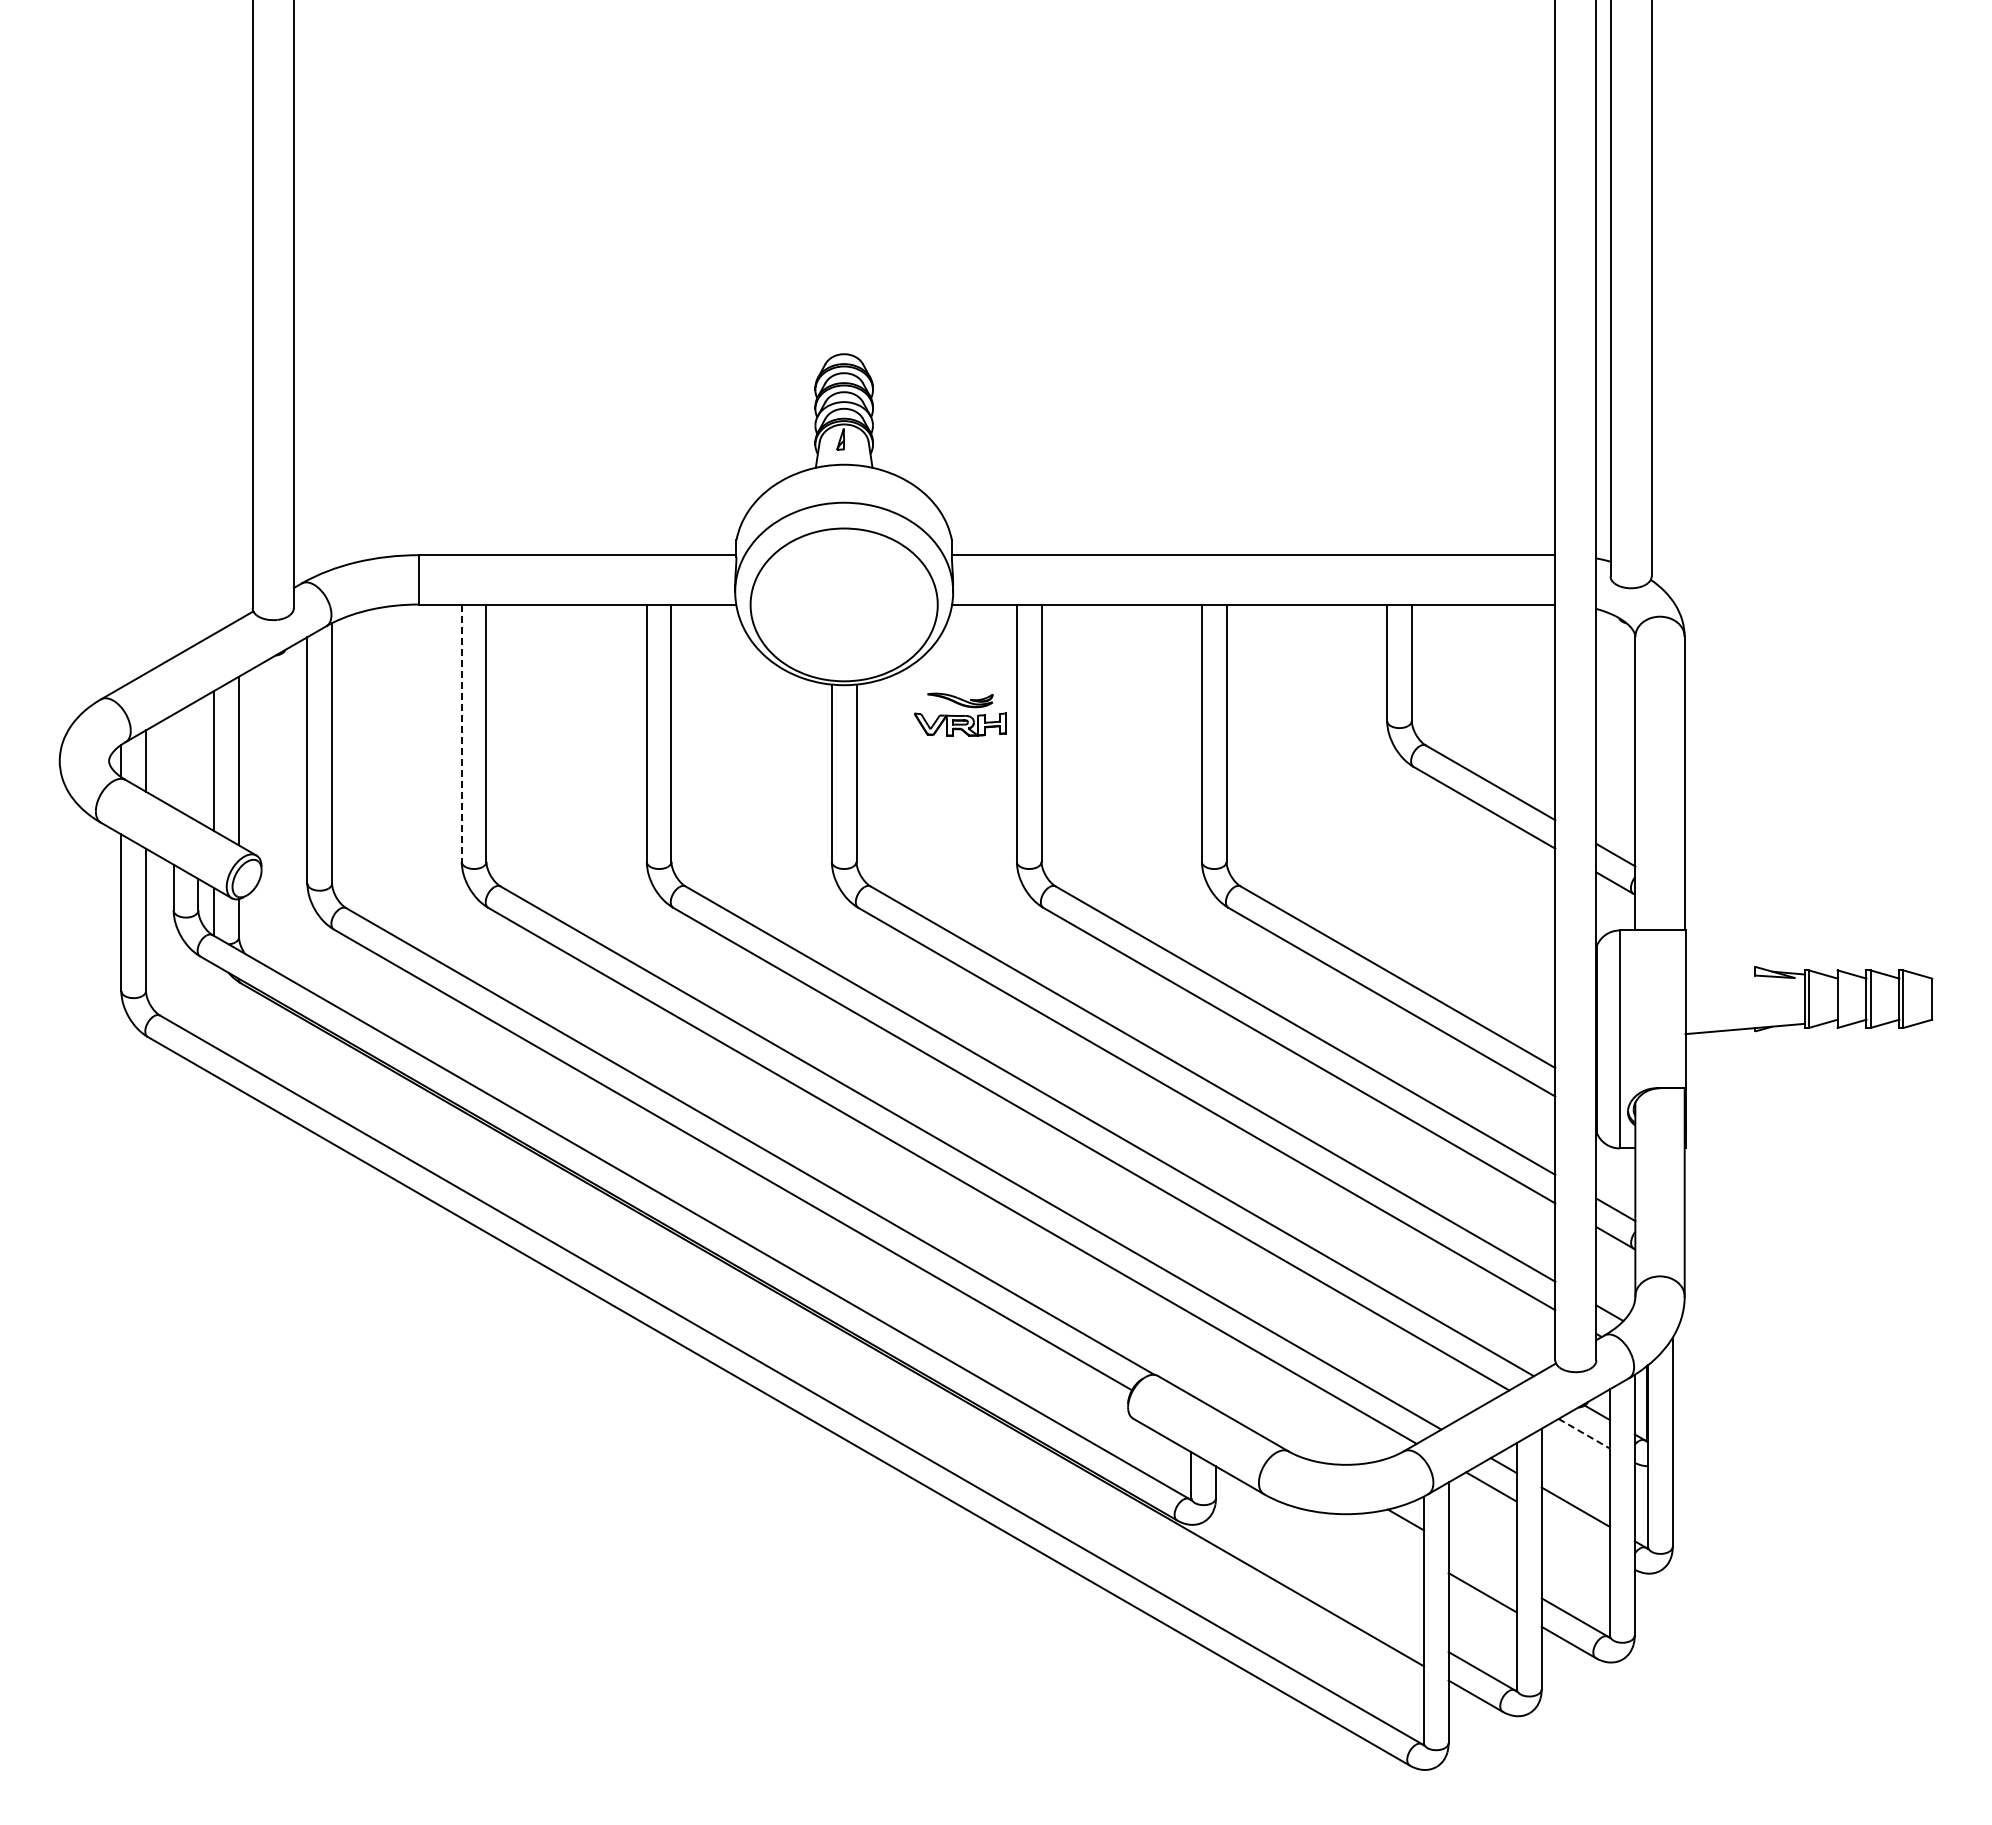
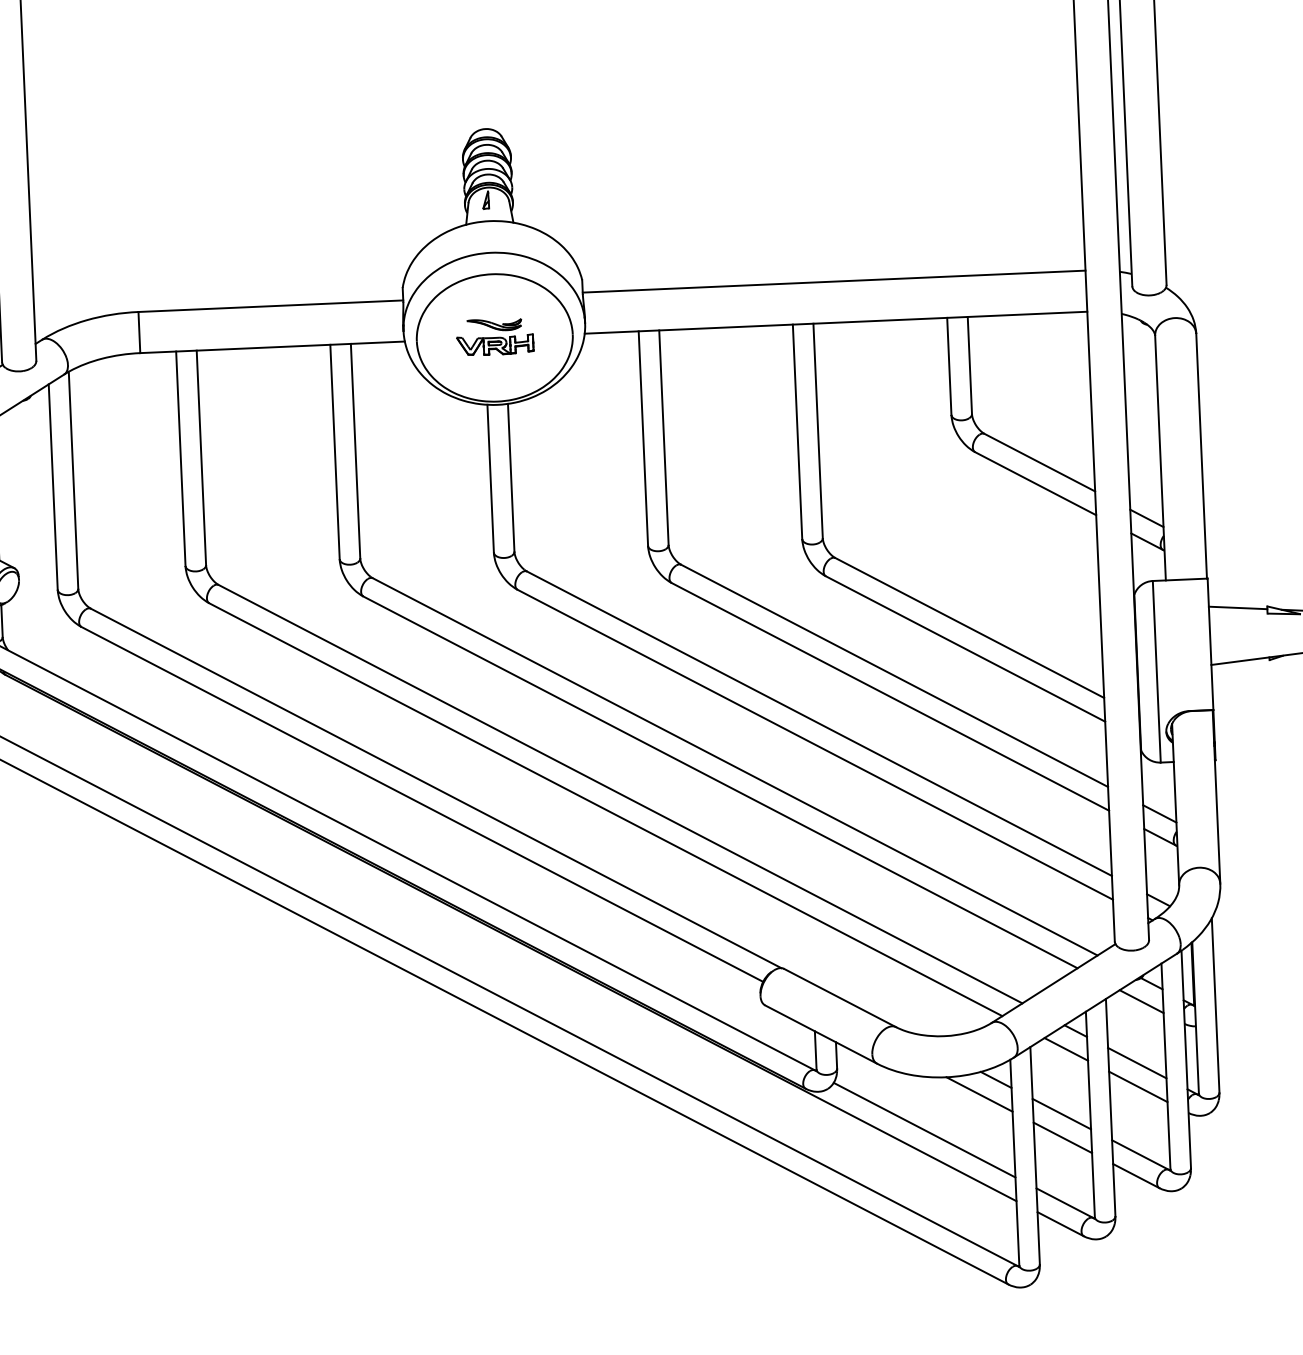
part: (960, 714) -> (495, 336), moved
line: (461, 733) -> (180, 458), dashed -> solid
line: (1720, 967) -> (1238, 608), added
line: (1584, 1433) -> (1141, 1001), dashed -> solid
line: (1575, 1535) -> (1137, 1086), added
line: (1384, 1536) -> (978, 1094), added
line: (1482, 1564) -> (1061, 1114), added
line: (1317, 1576) -> (924, 1130), added

